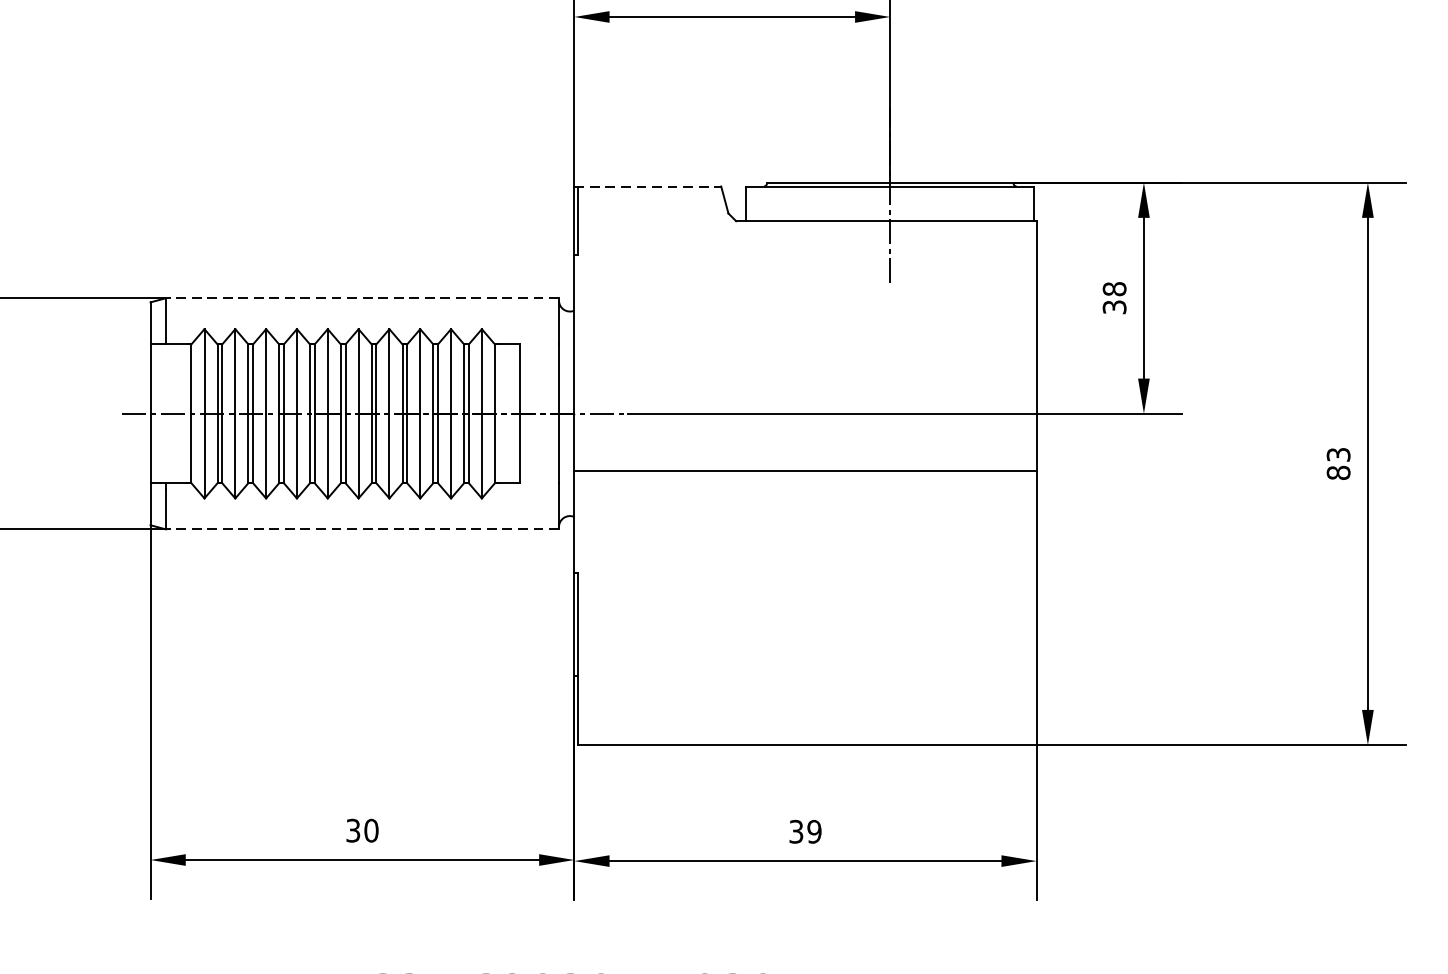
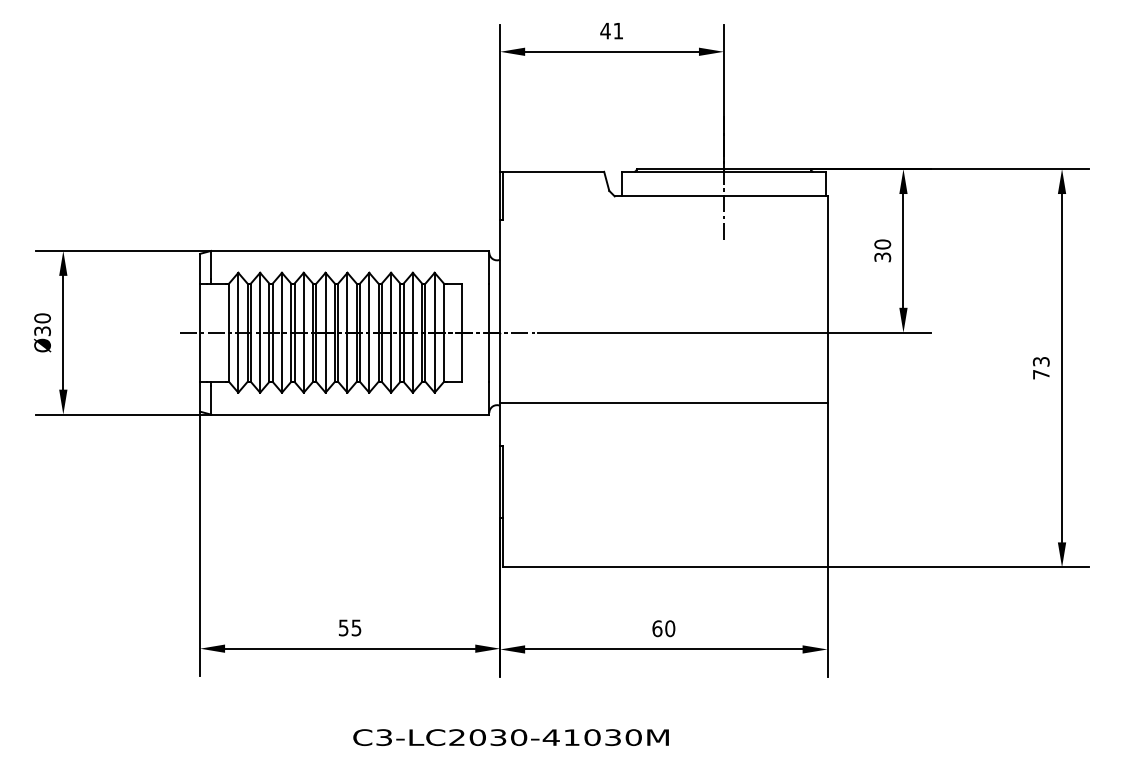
line: (648, 186) -> (552, 171), dashed -> solid
text: (1114, 289) -> (882, 244), 38 -> 30
line: (361, 297) -> (349, 250), dashed -> solid
line: (805, 471) -> (663, 403), moved
text: (1337, 472) -> (1040, 374), 83 -> 73
line: (361, 529) -> (349, 414), dashed -> solid
text: (362, 830) -> (350, 627), 30 -> 55
text: (805, 831) -> (663, 628), 39 -> 60

